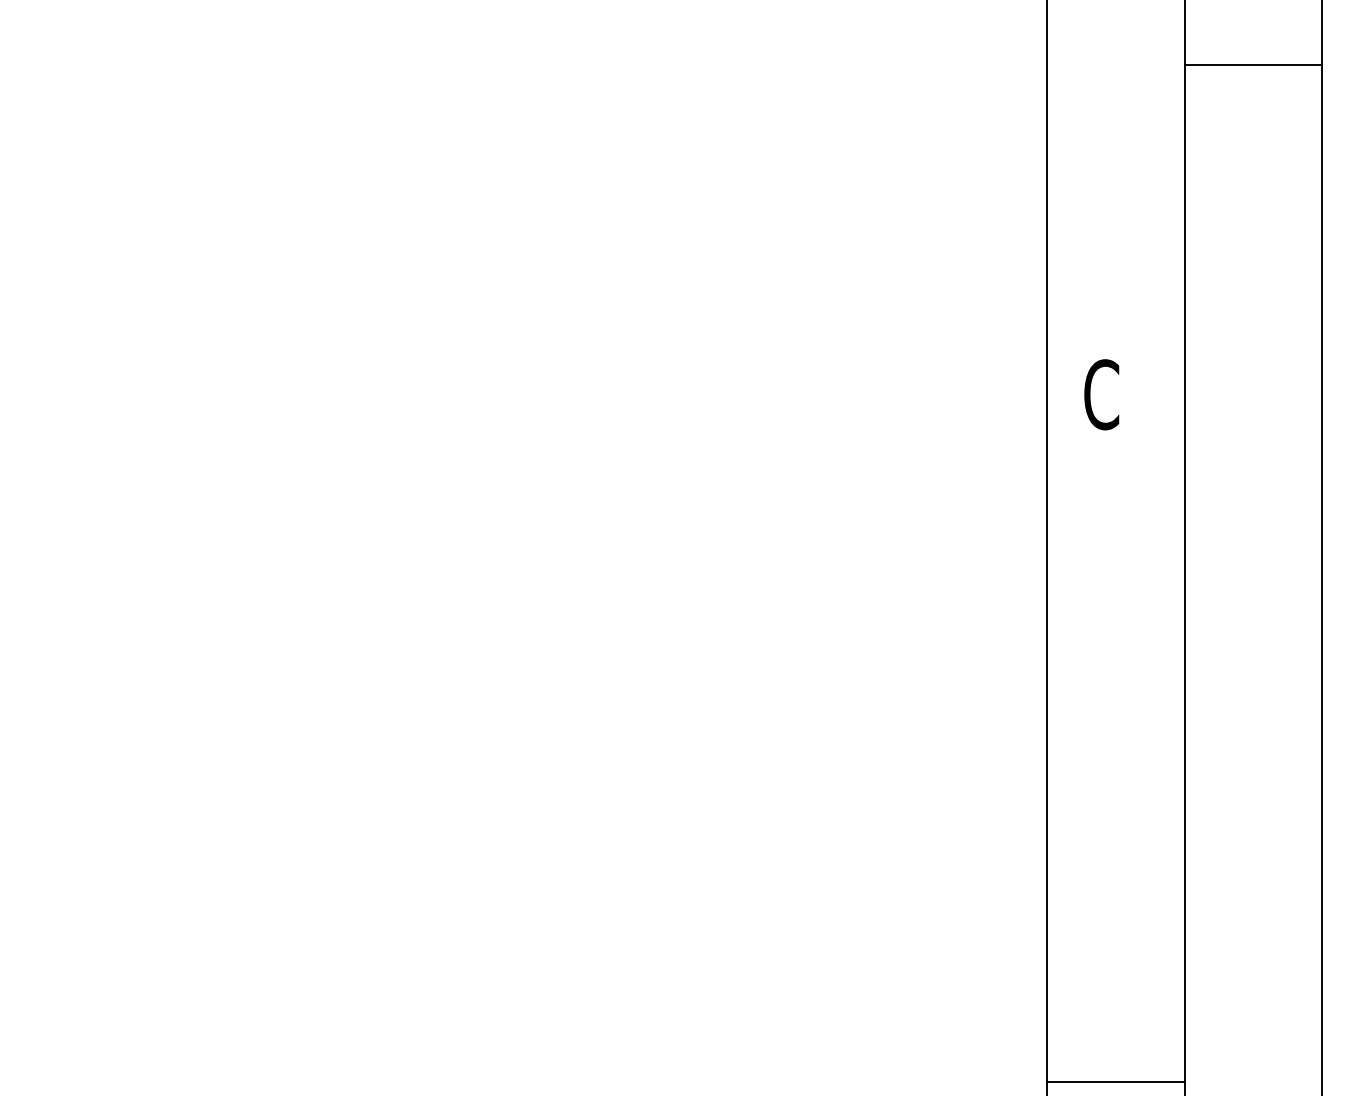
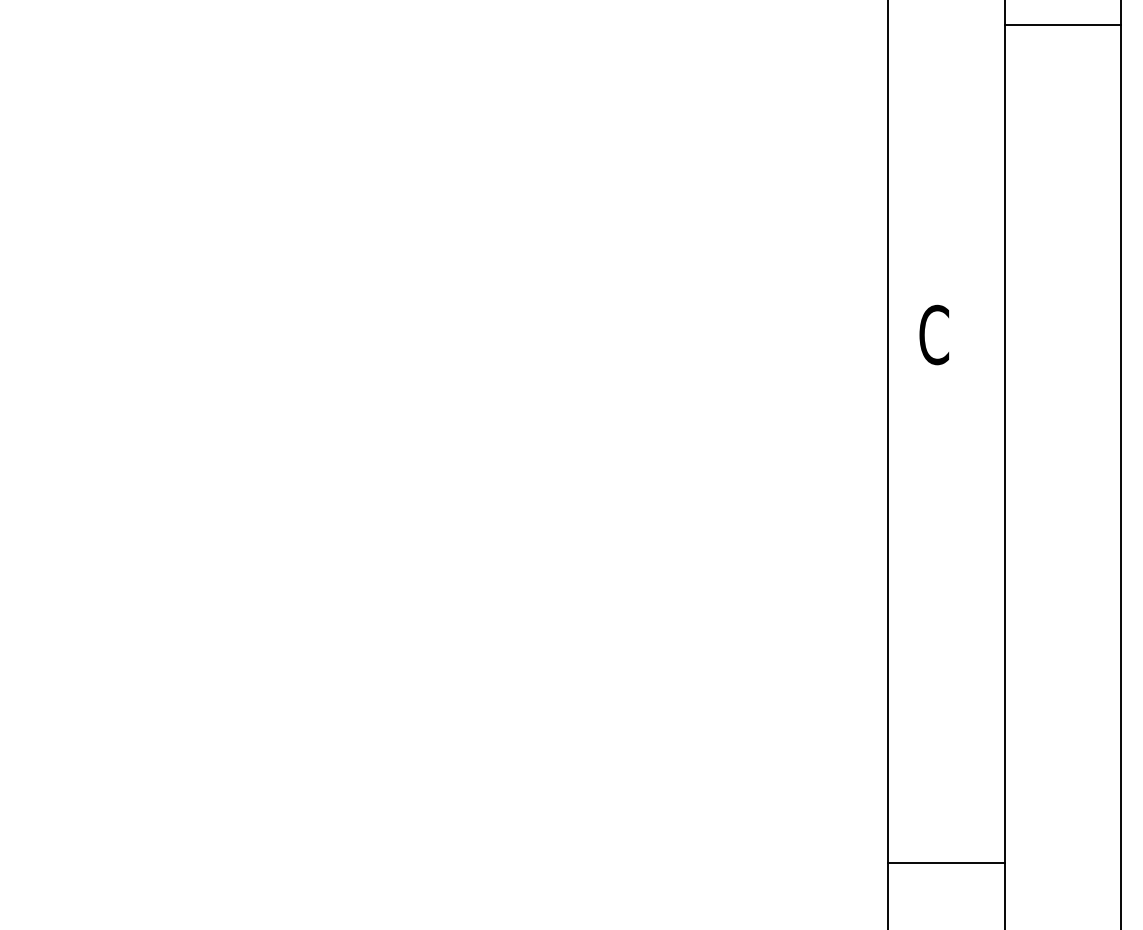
line: (1253, 65) -> (1063, 25), moved
line: (1115, 1081) -> (945, 862), moved

